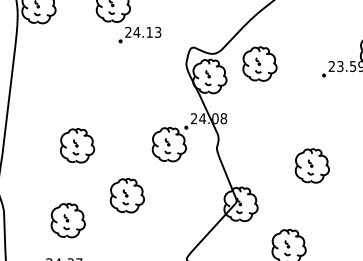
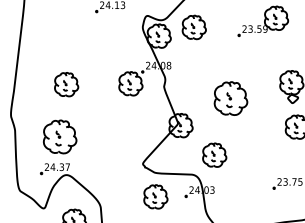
part: (311, 165) -> (230, 98), size x1.4
part: (127, 195) -> (101, 119), removed
part: (67, 219) -> (59, 136), size x1.4

